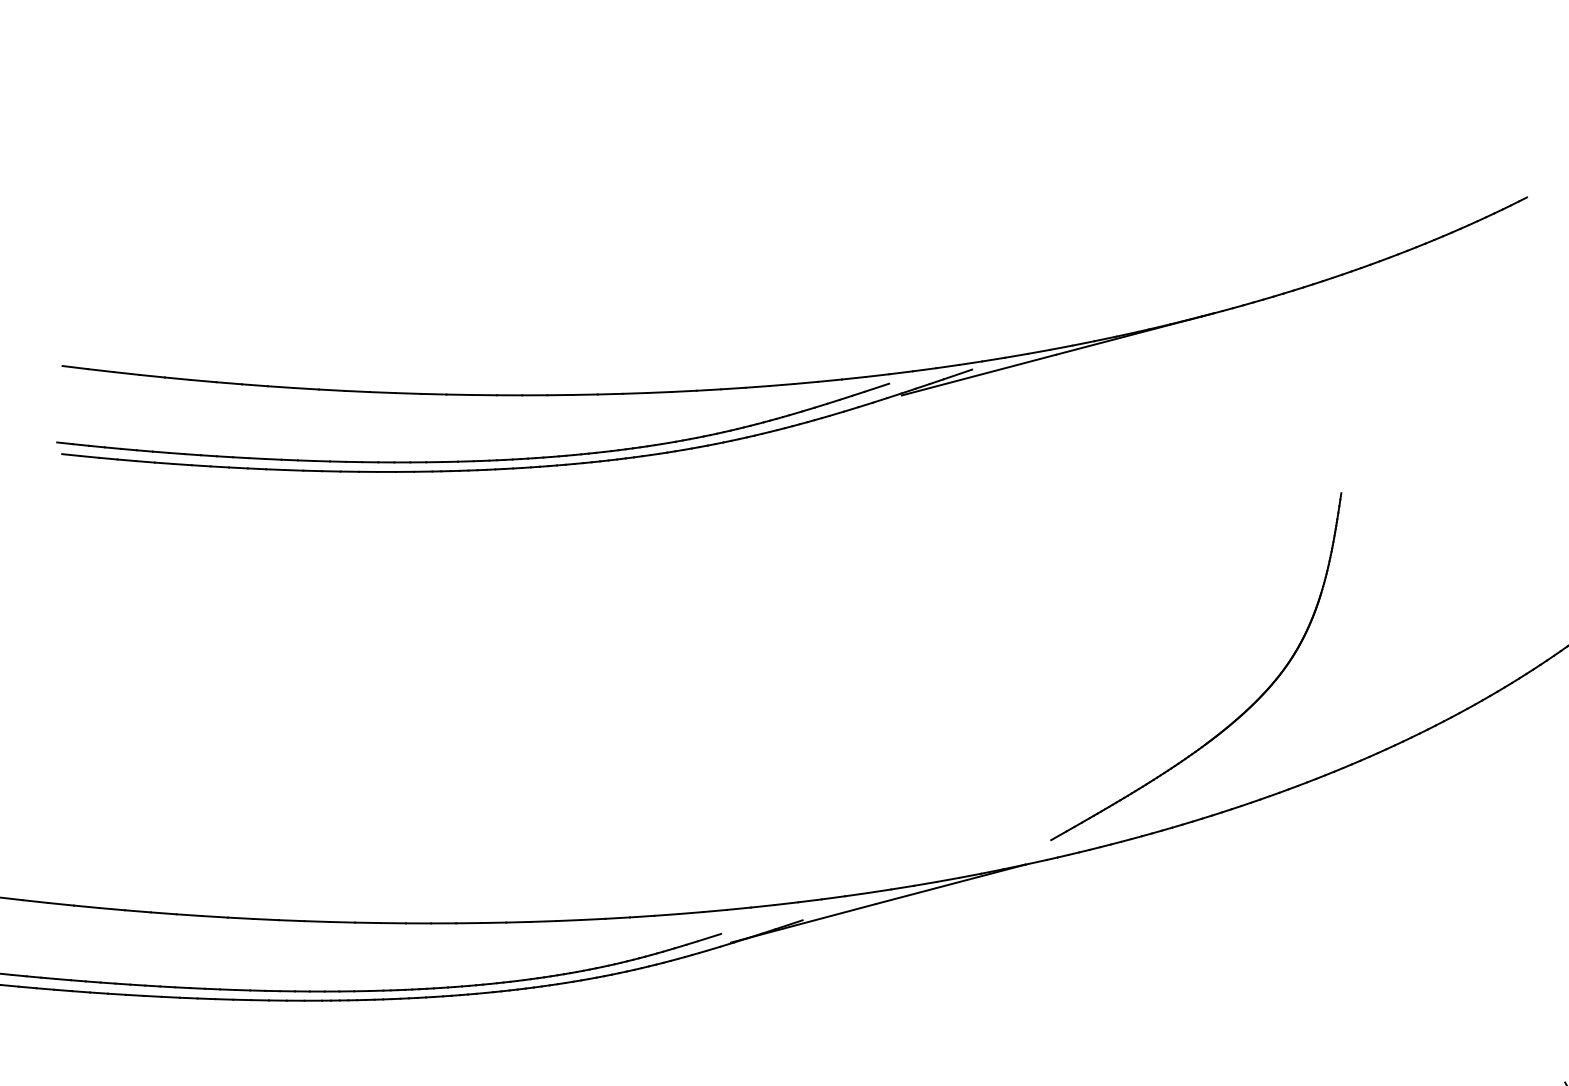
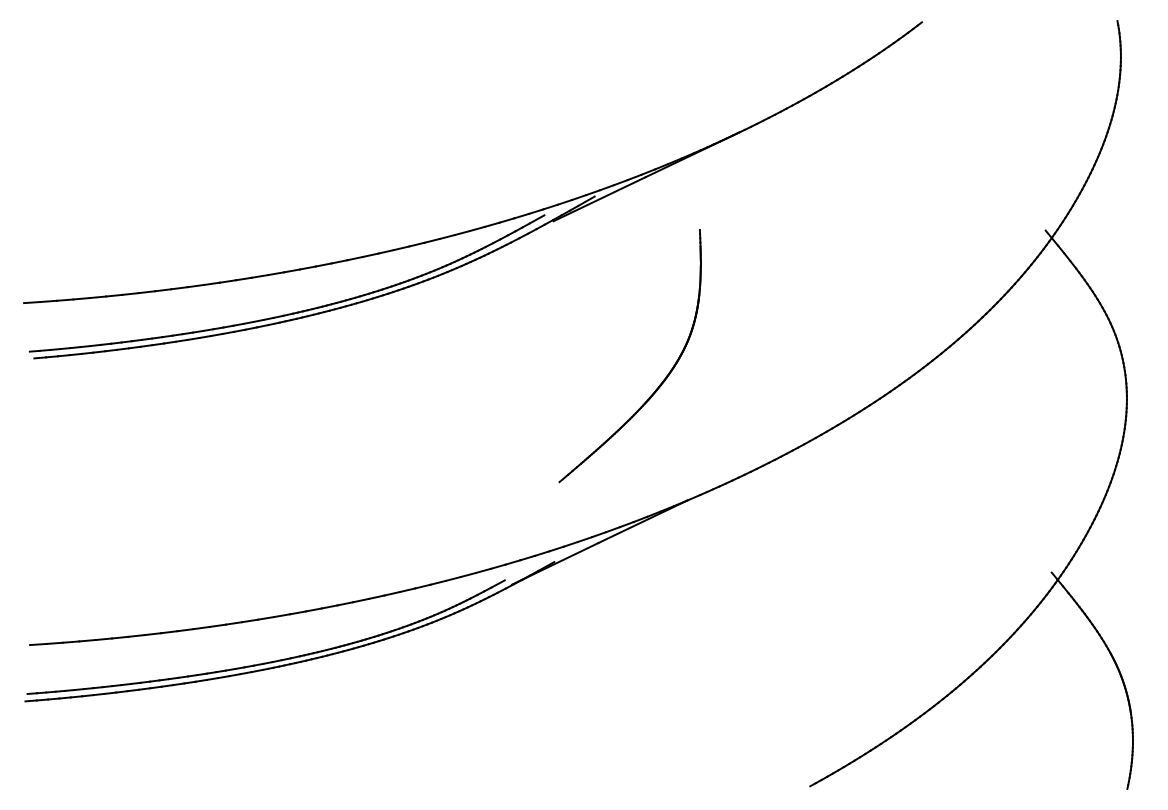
part: (1233, 719) -> (659, 384), moved

